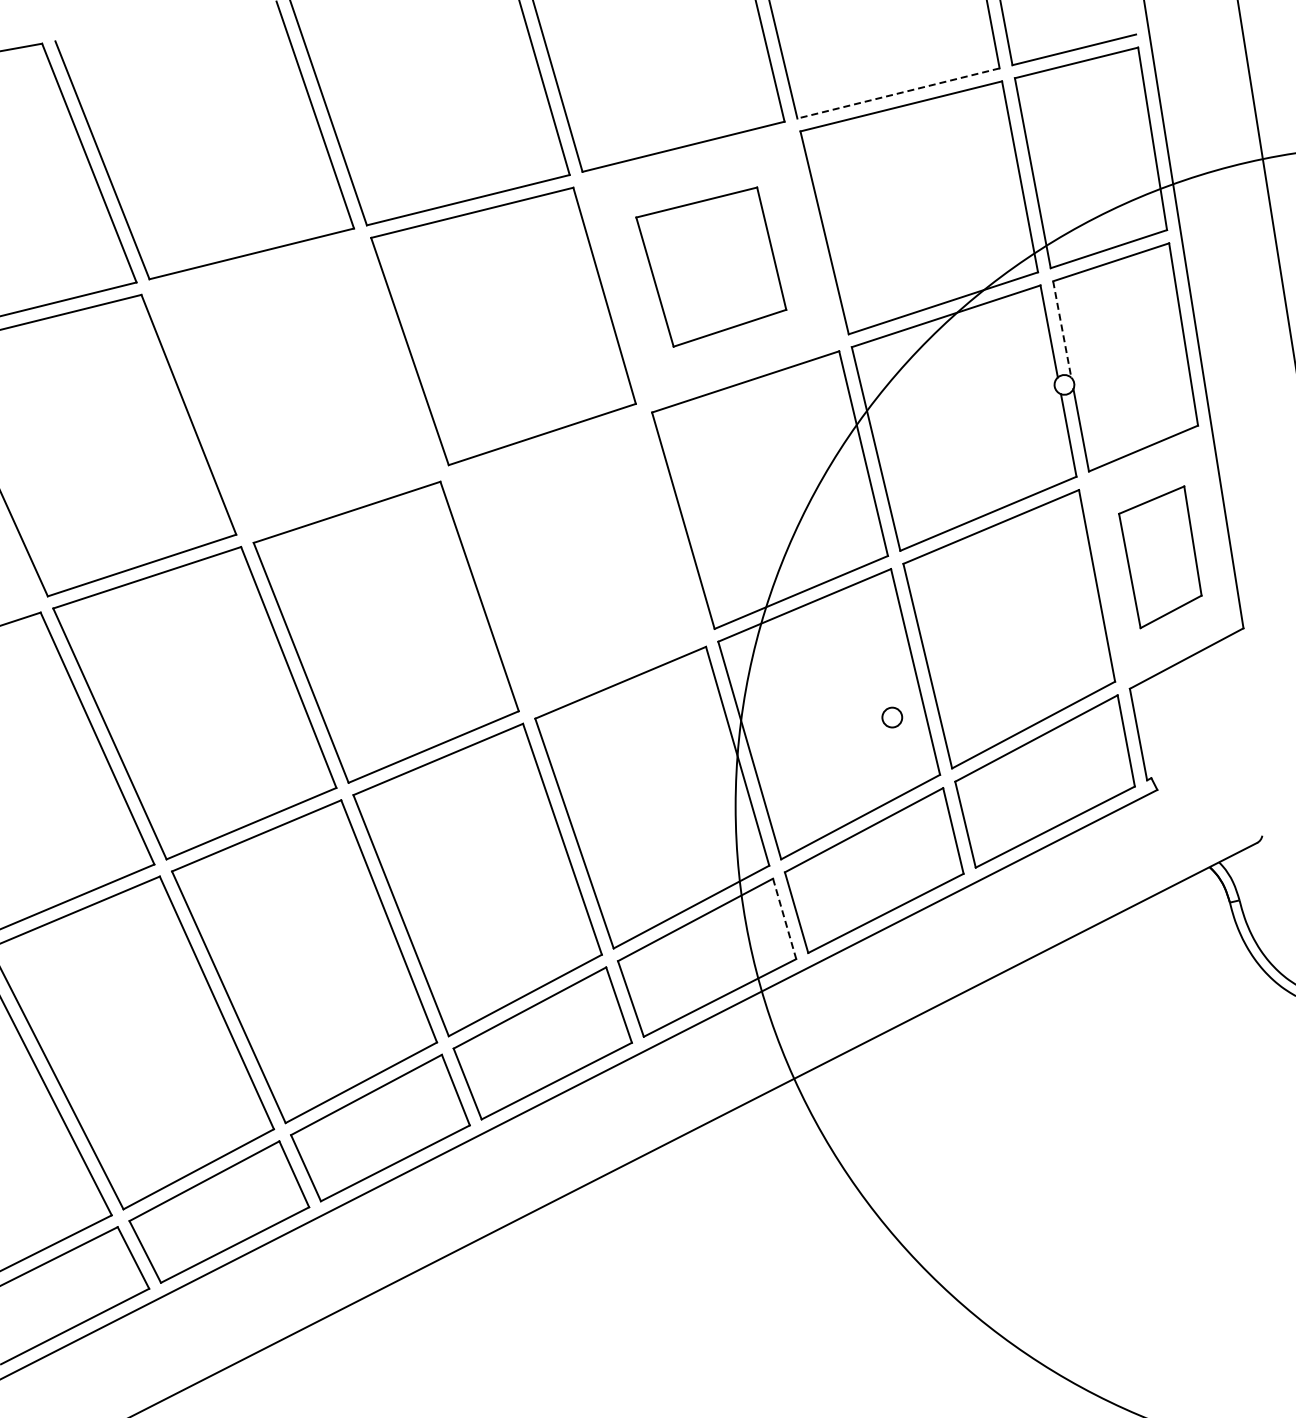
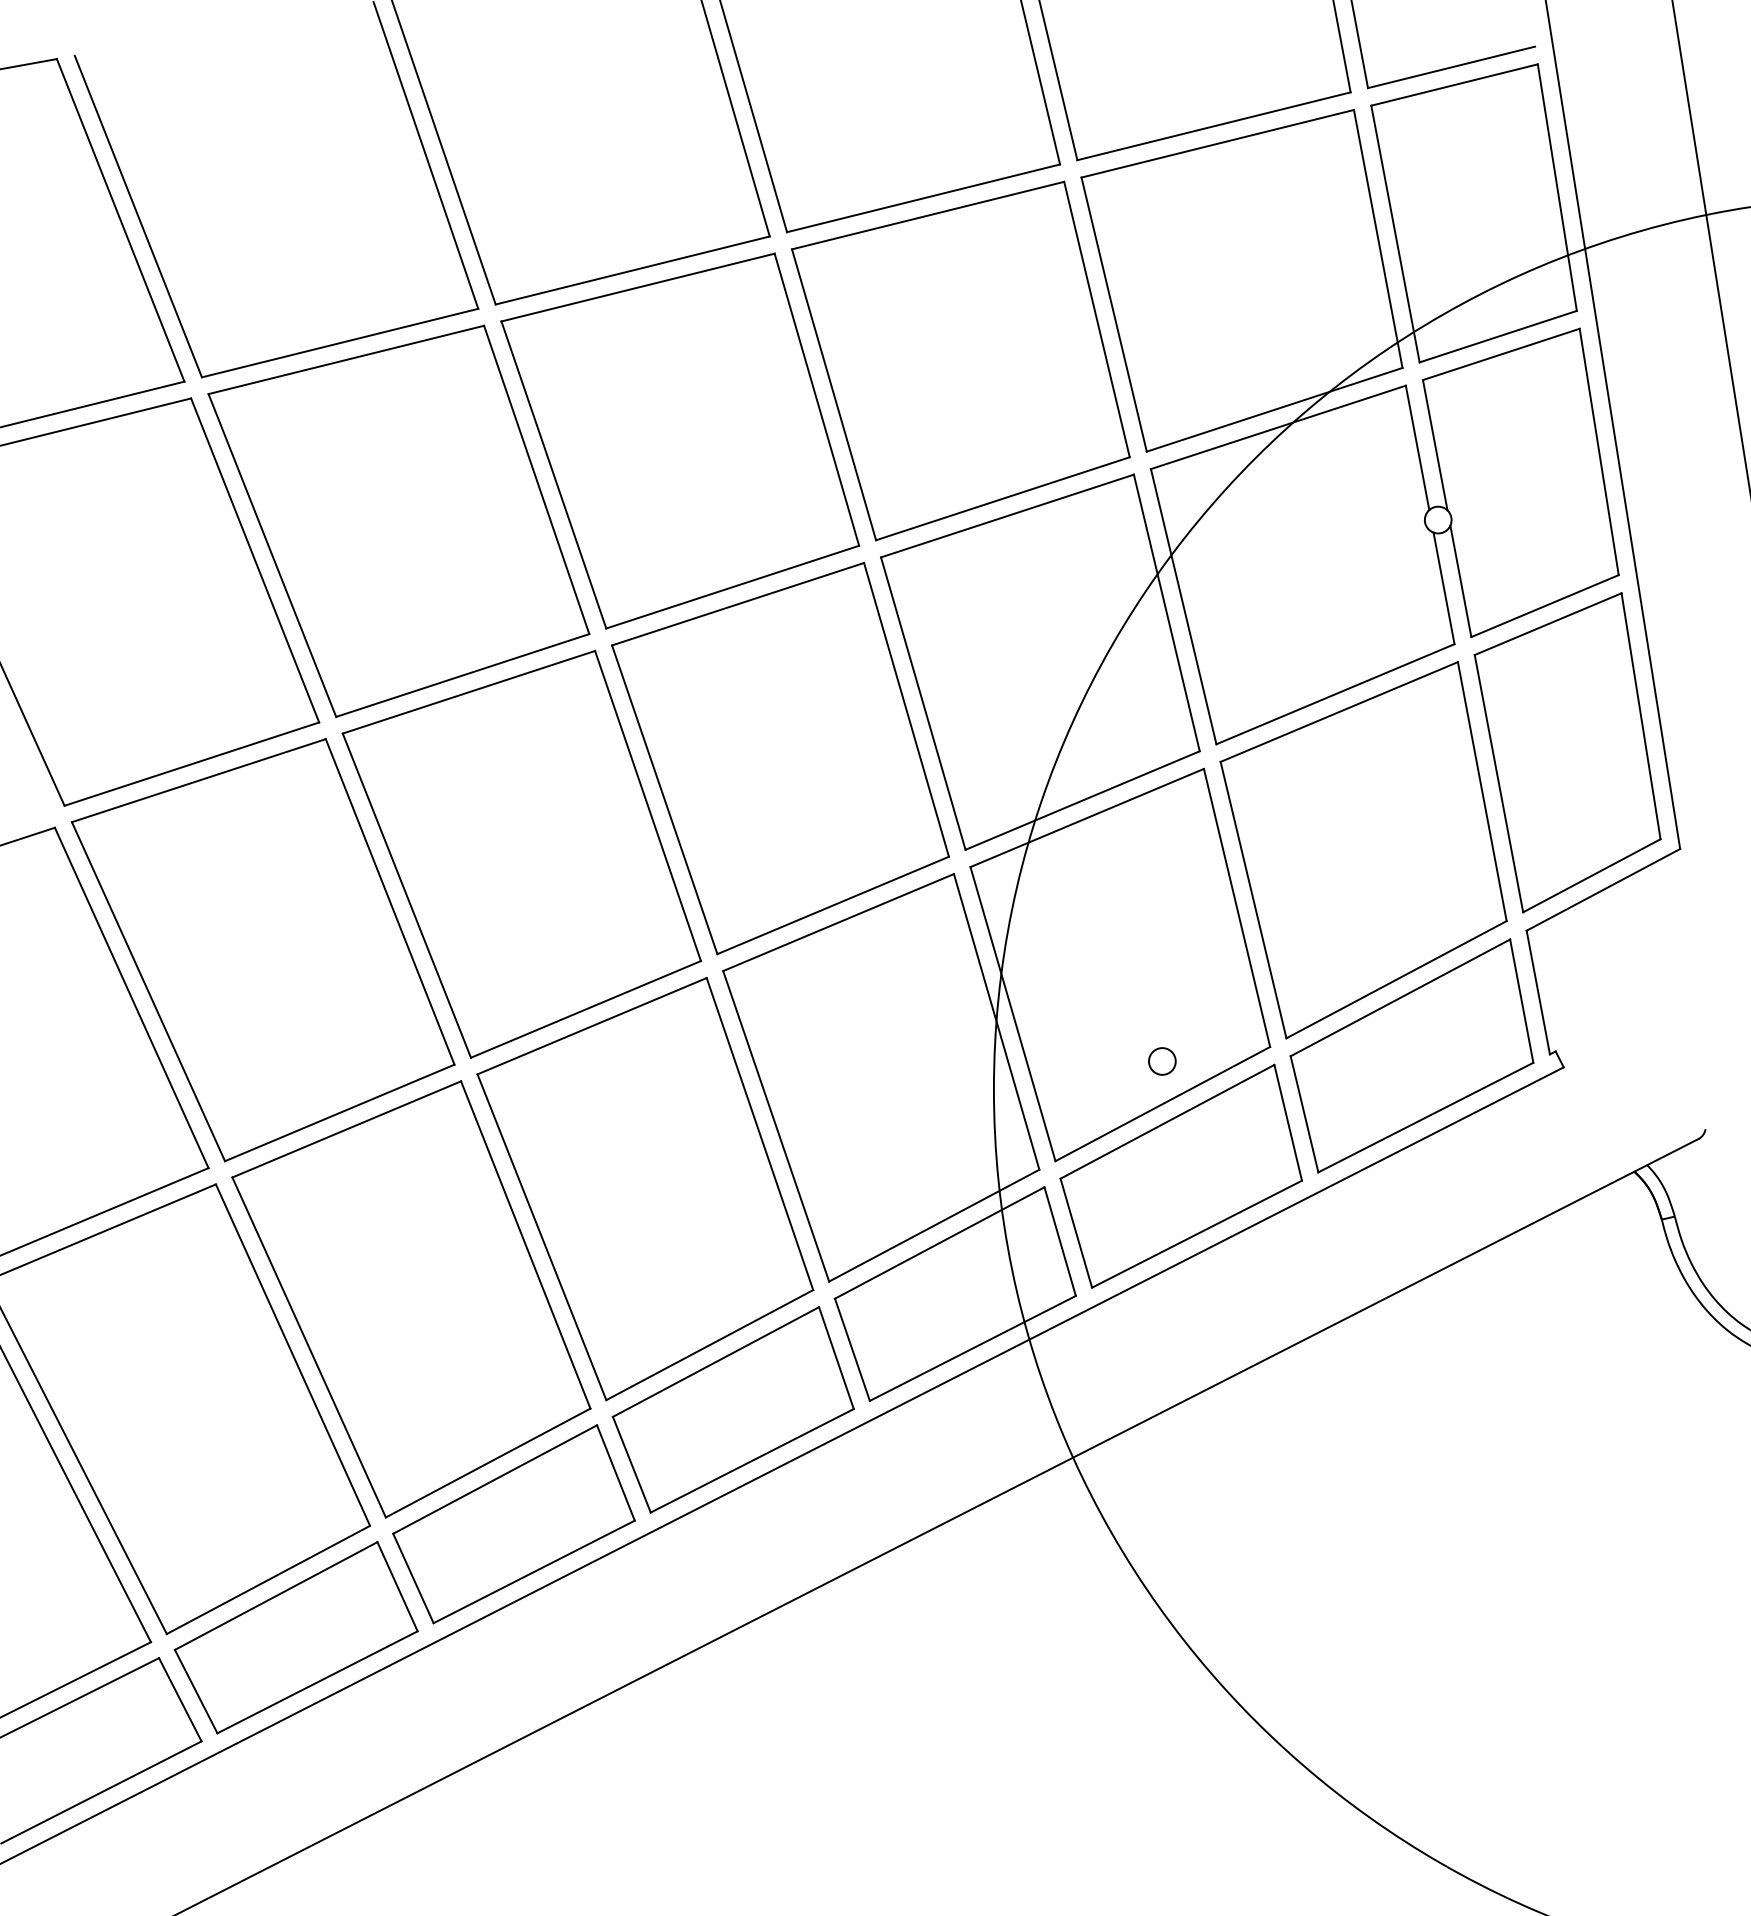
line: (898, 93) -> (1213, 126), dashed -> solid
part: (711, 266) -> (961, 360), size x1.67
line: (1062, 330) -> (1435, 446), dashed -> solid
part: (295, 385) -> (399, 520), added
part: (1160, 557) -> (1567, 753), size x1.67
part: (577, 561) -> (780, 758), added
circle: (892, 717) -> (1162, 1061), moved
line: (784, 918) -> (1059, 1241), dashed -> solid

